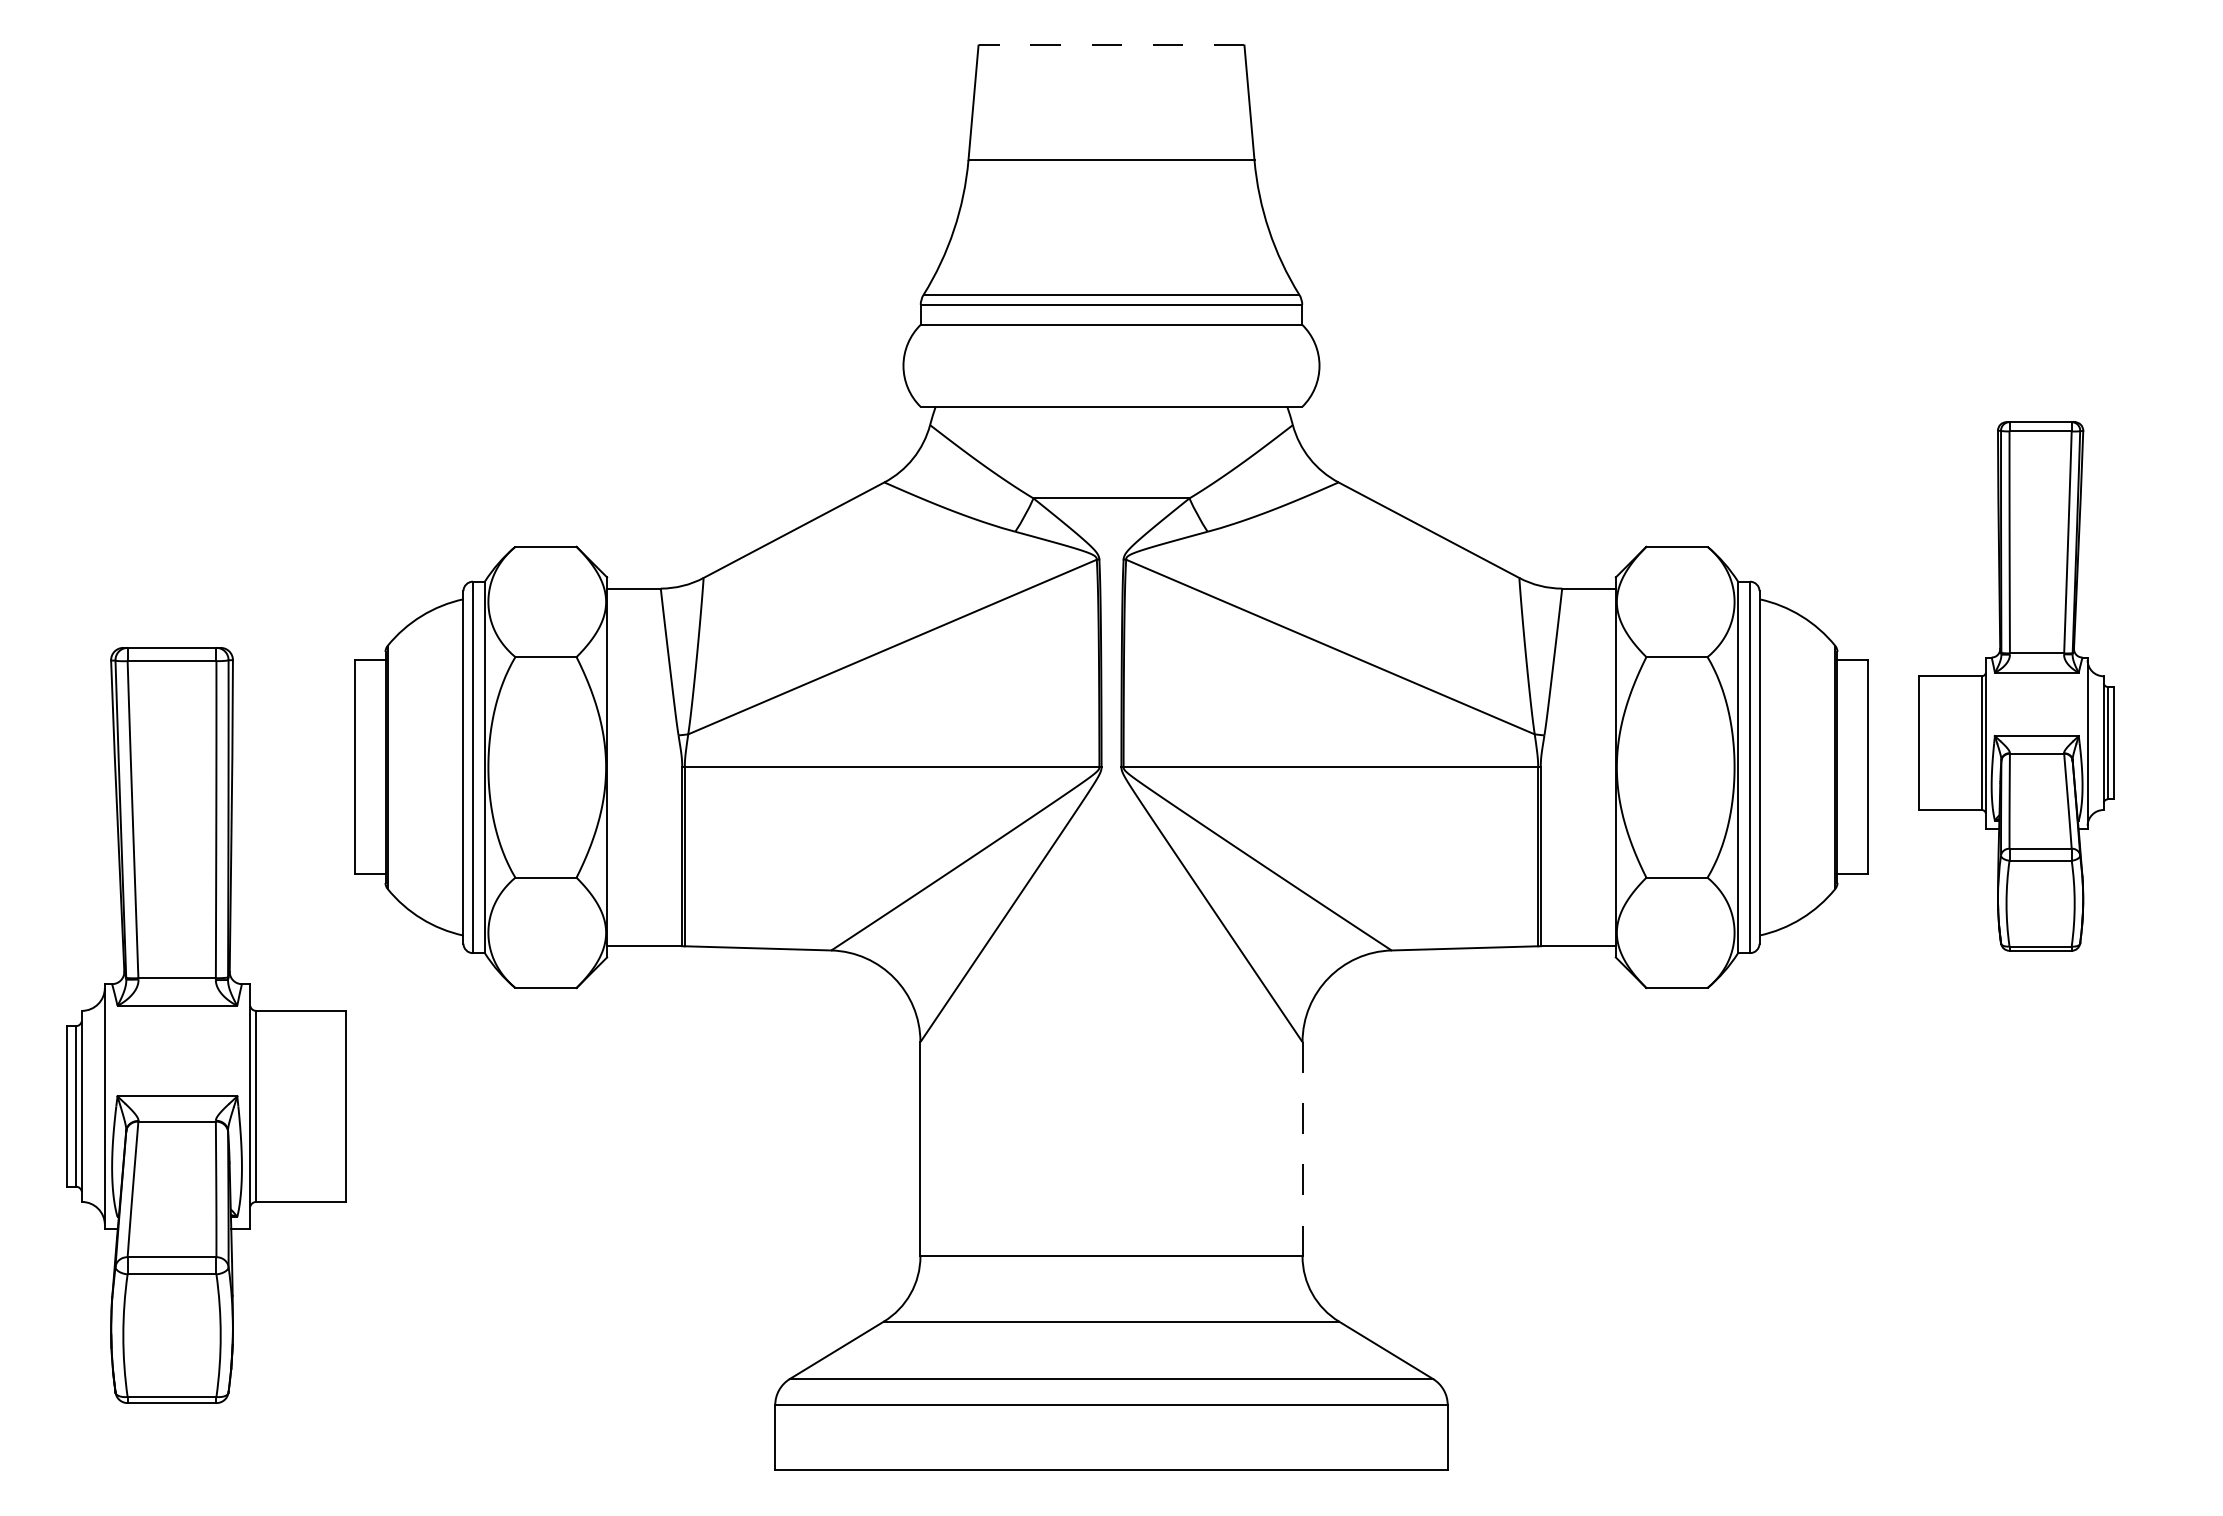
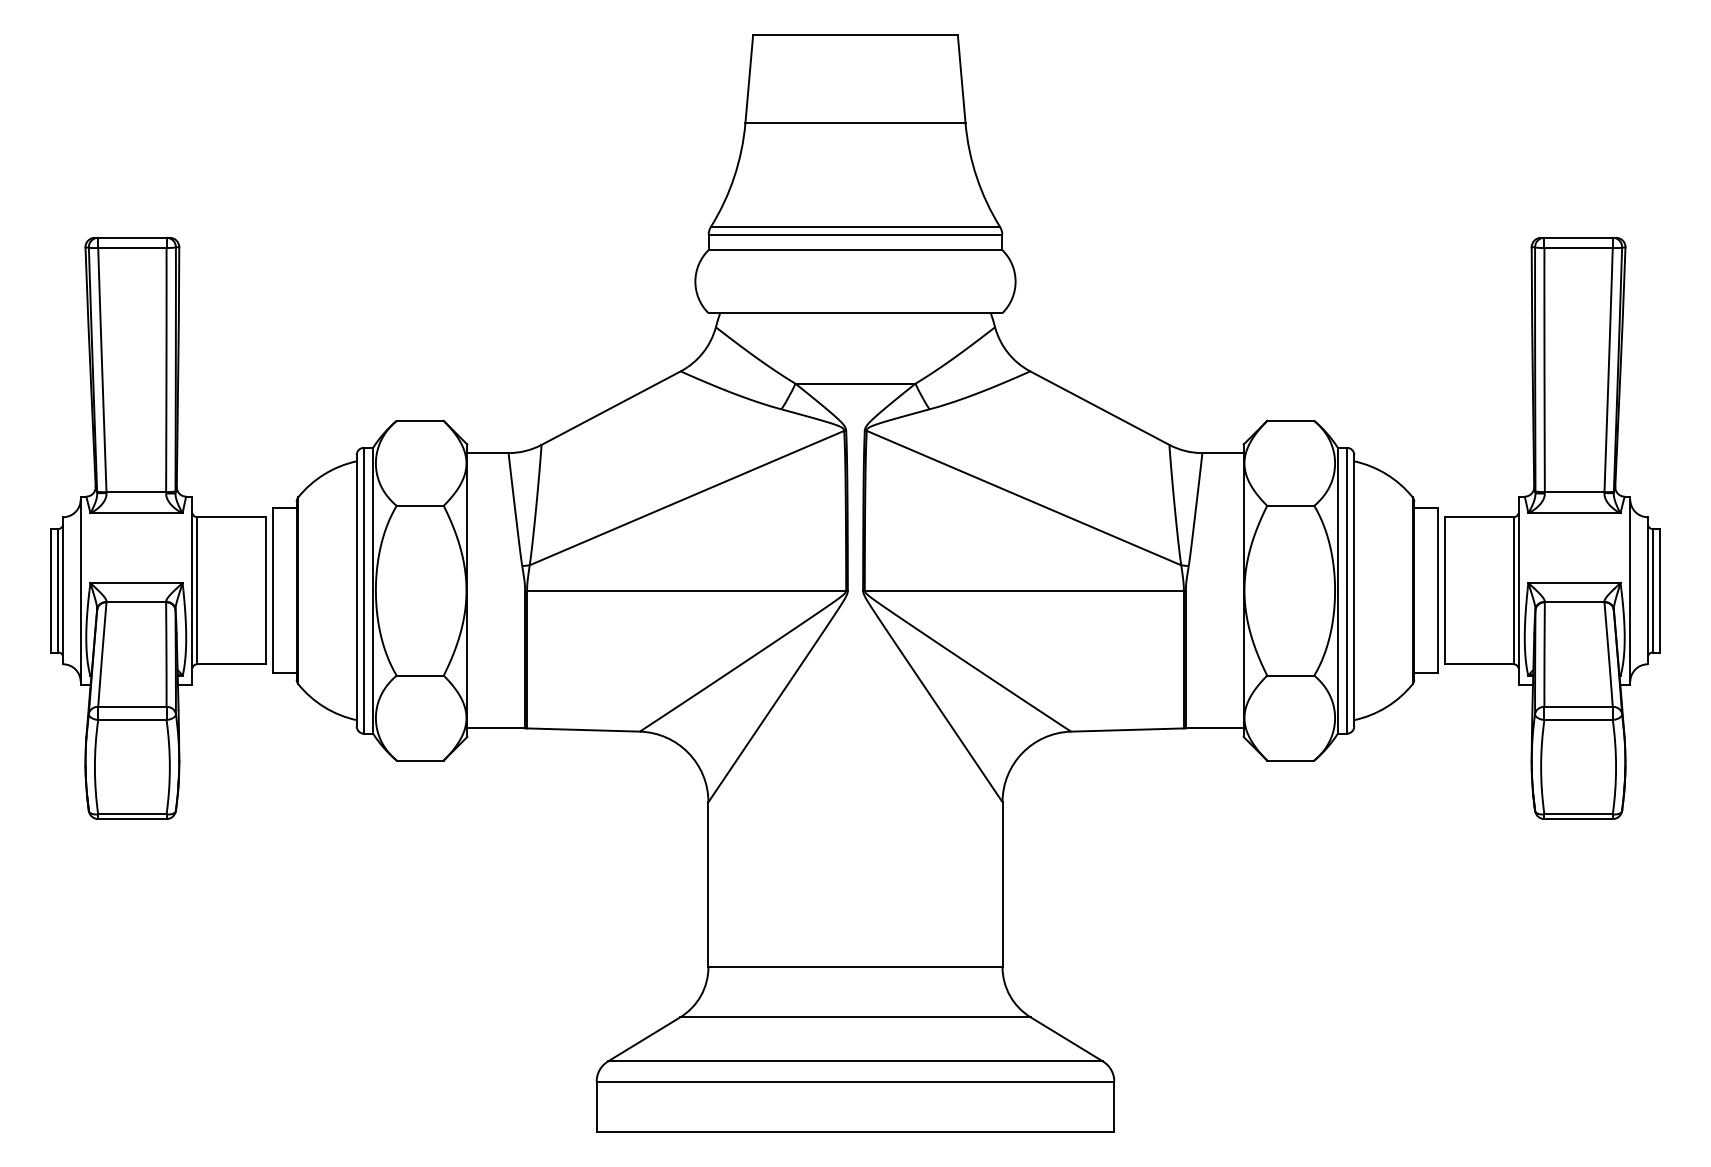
line: (1111, 45) -> (855, 35), dashed -> solid
part: (2016, 686) -> (1552, 528), size x1.43
part: (206, 1025) -> (158, 528), moved
line: (1302, 1149) -> (1002, 884), dashed -> solid

